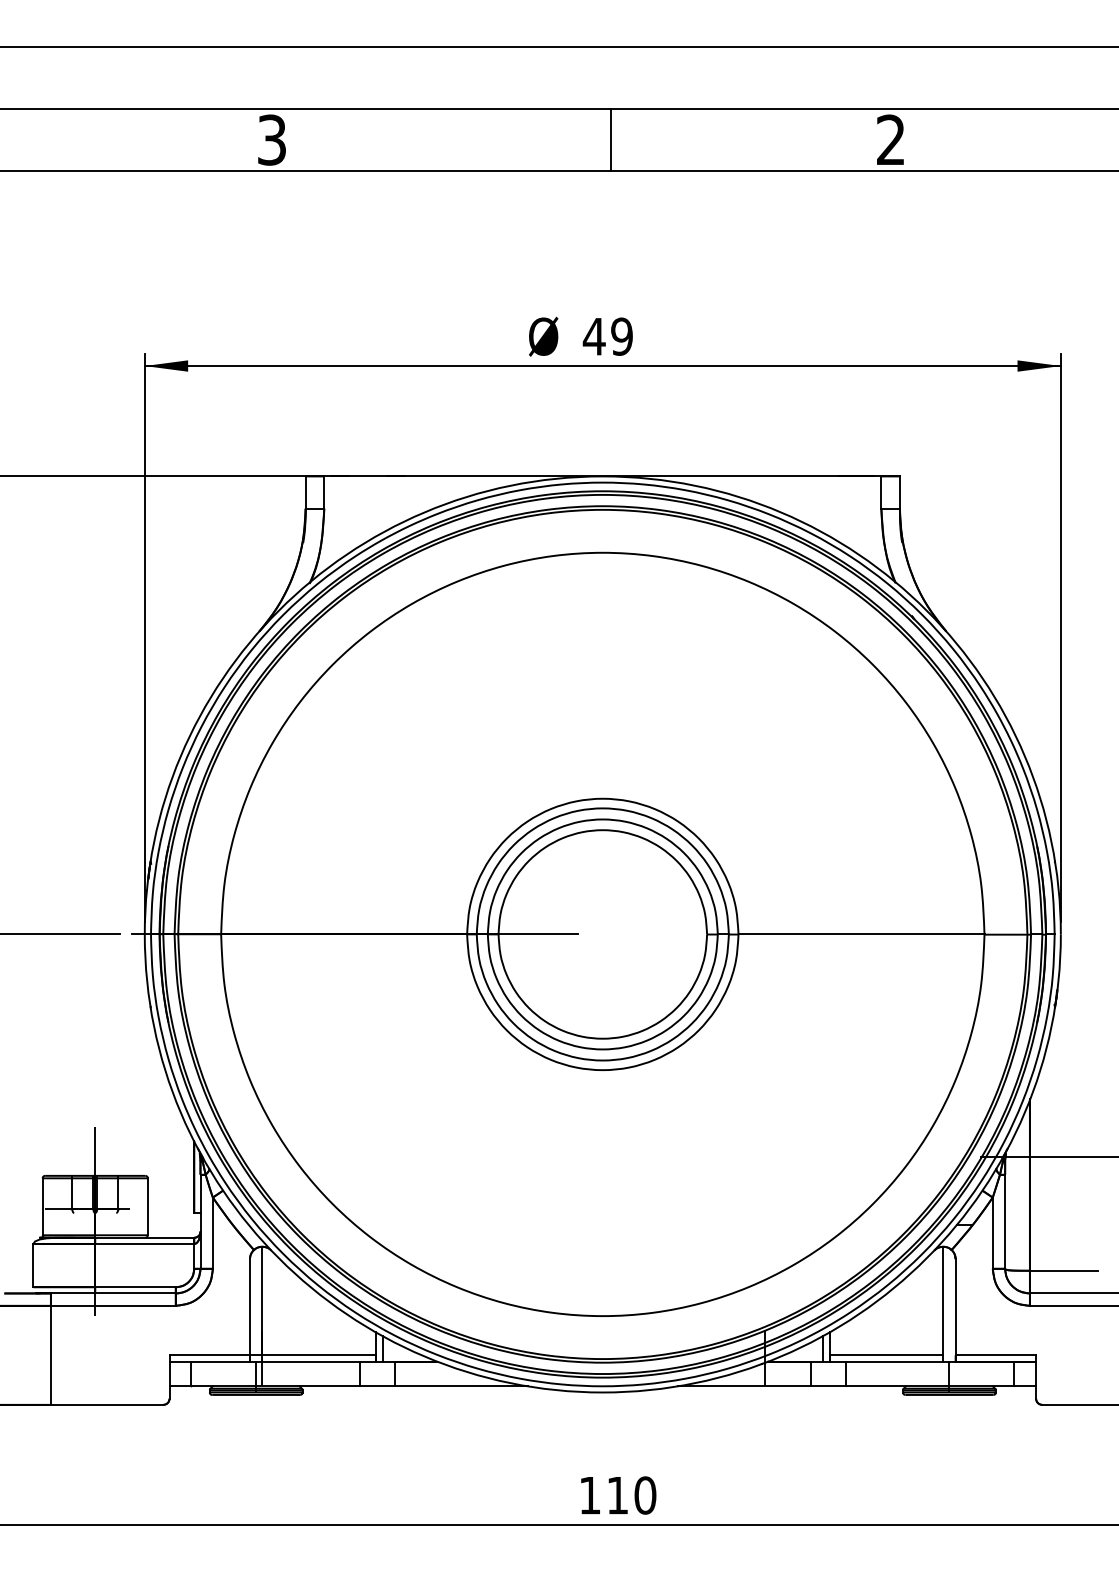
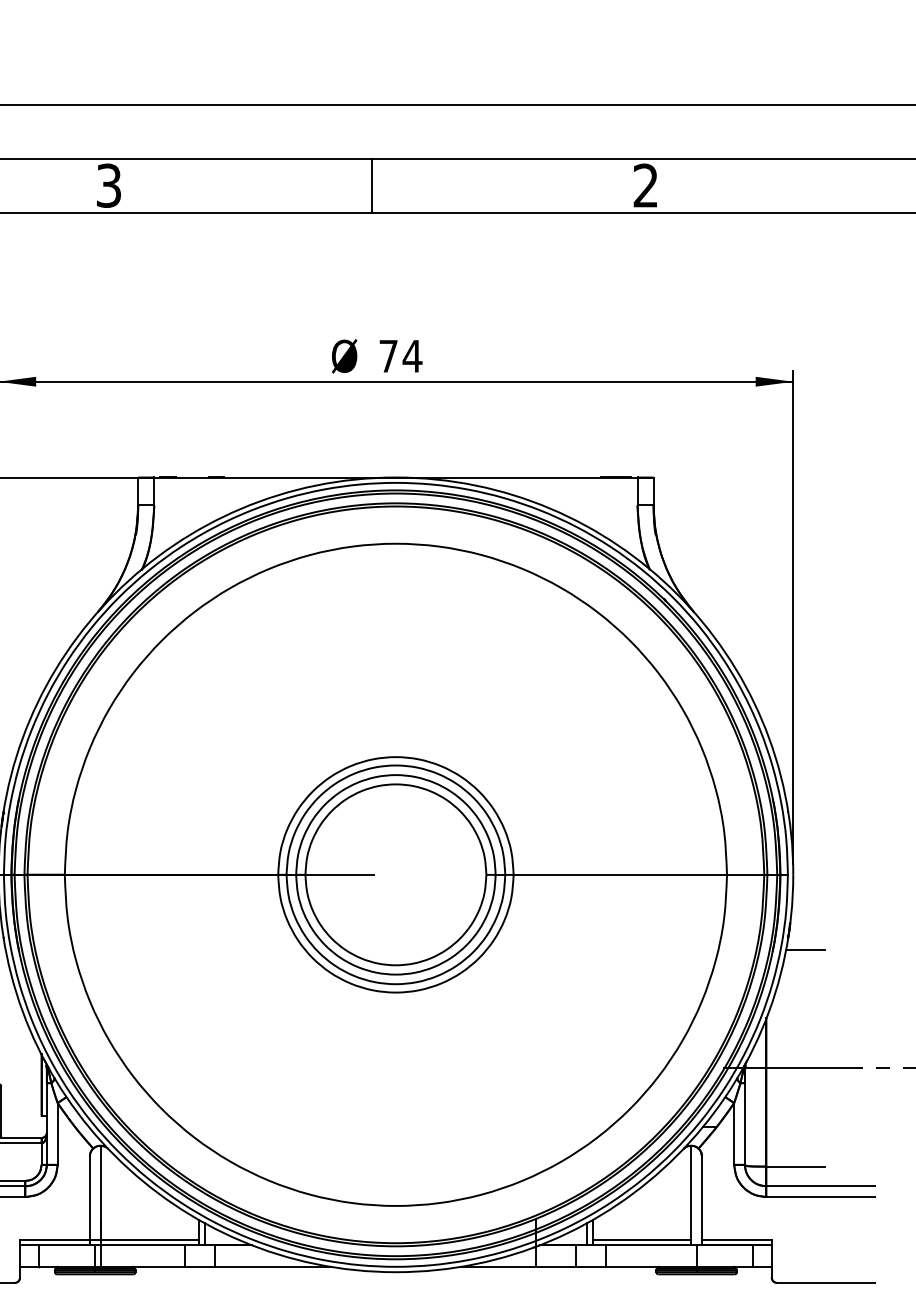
line: (610, 139) -> (372, 185), moved
text: (607, 336) -> (399, 356), 49 -> 74
line: (1074, 1021) -> (805, 950), added

